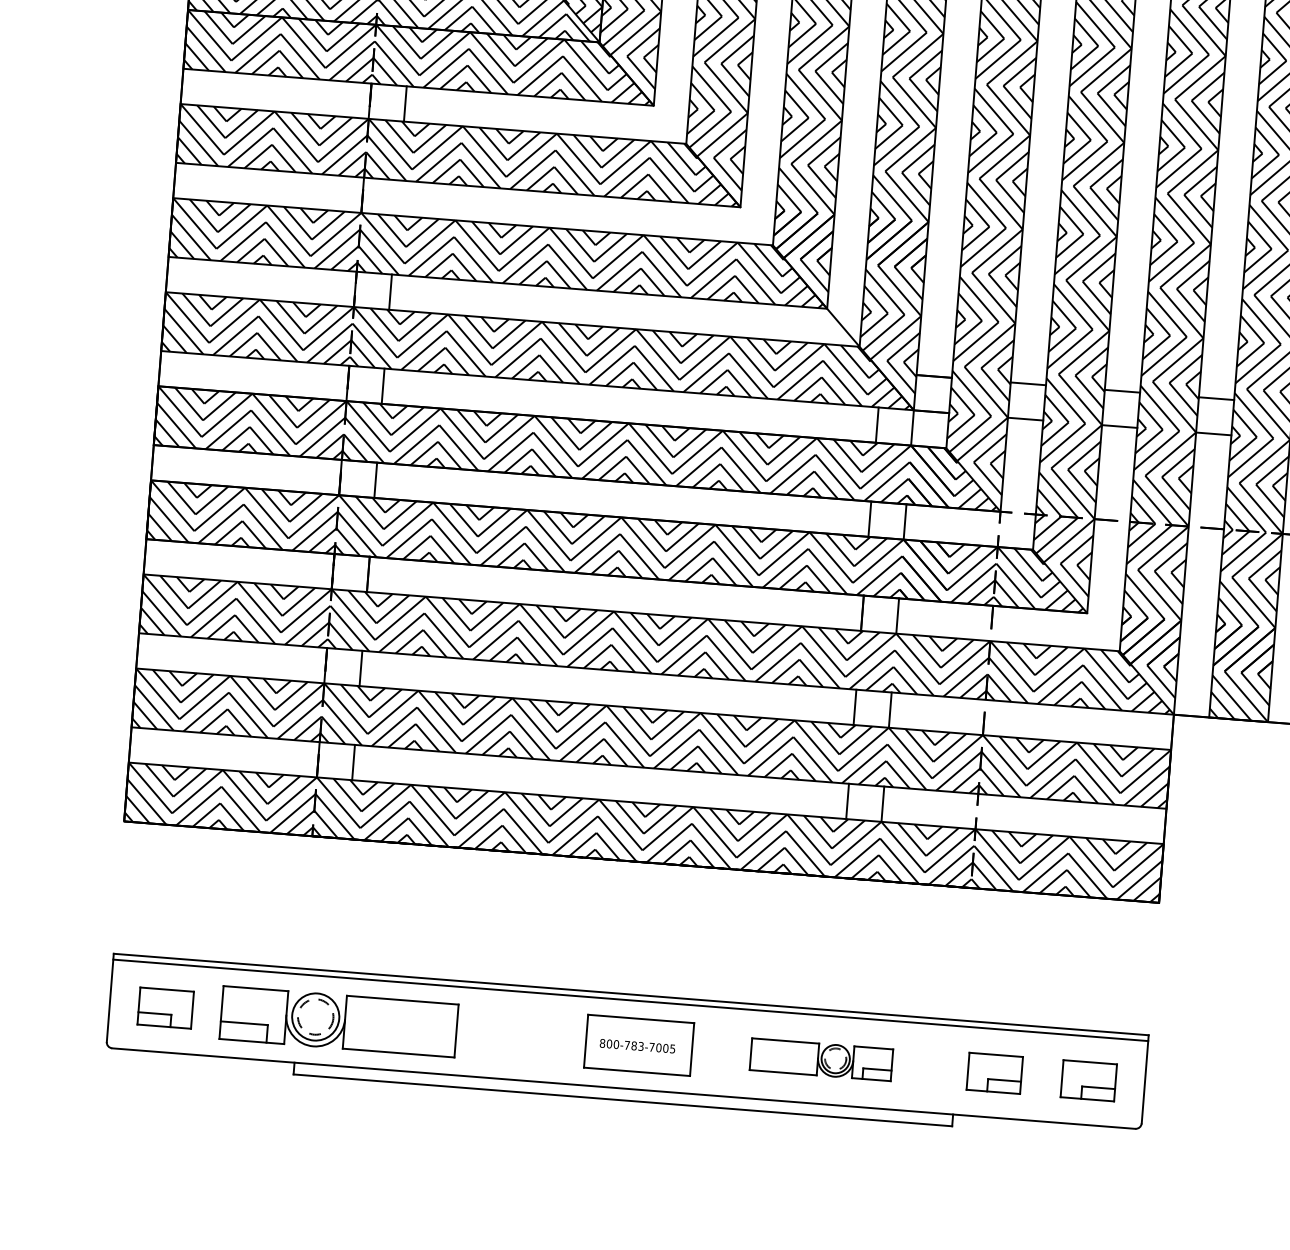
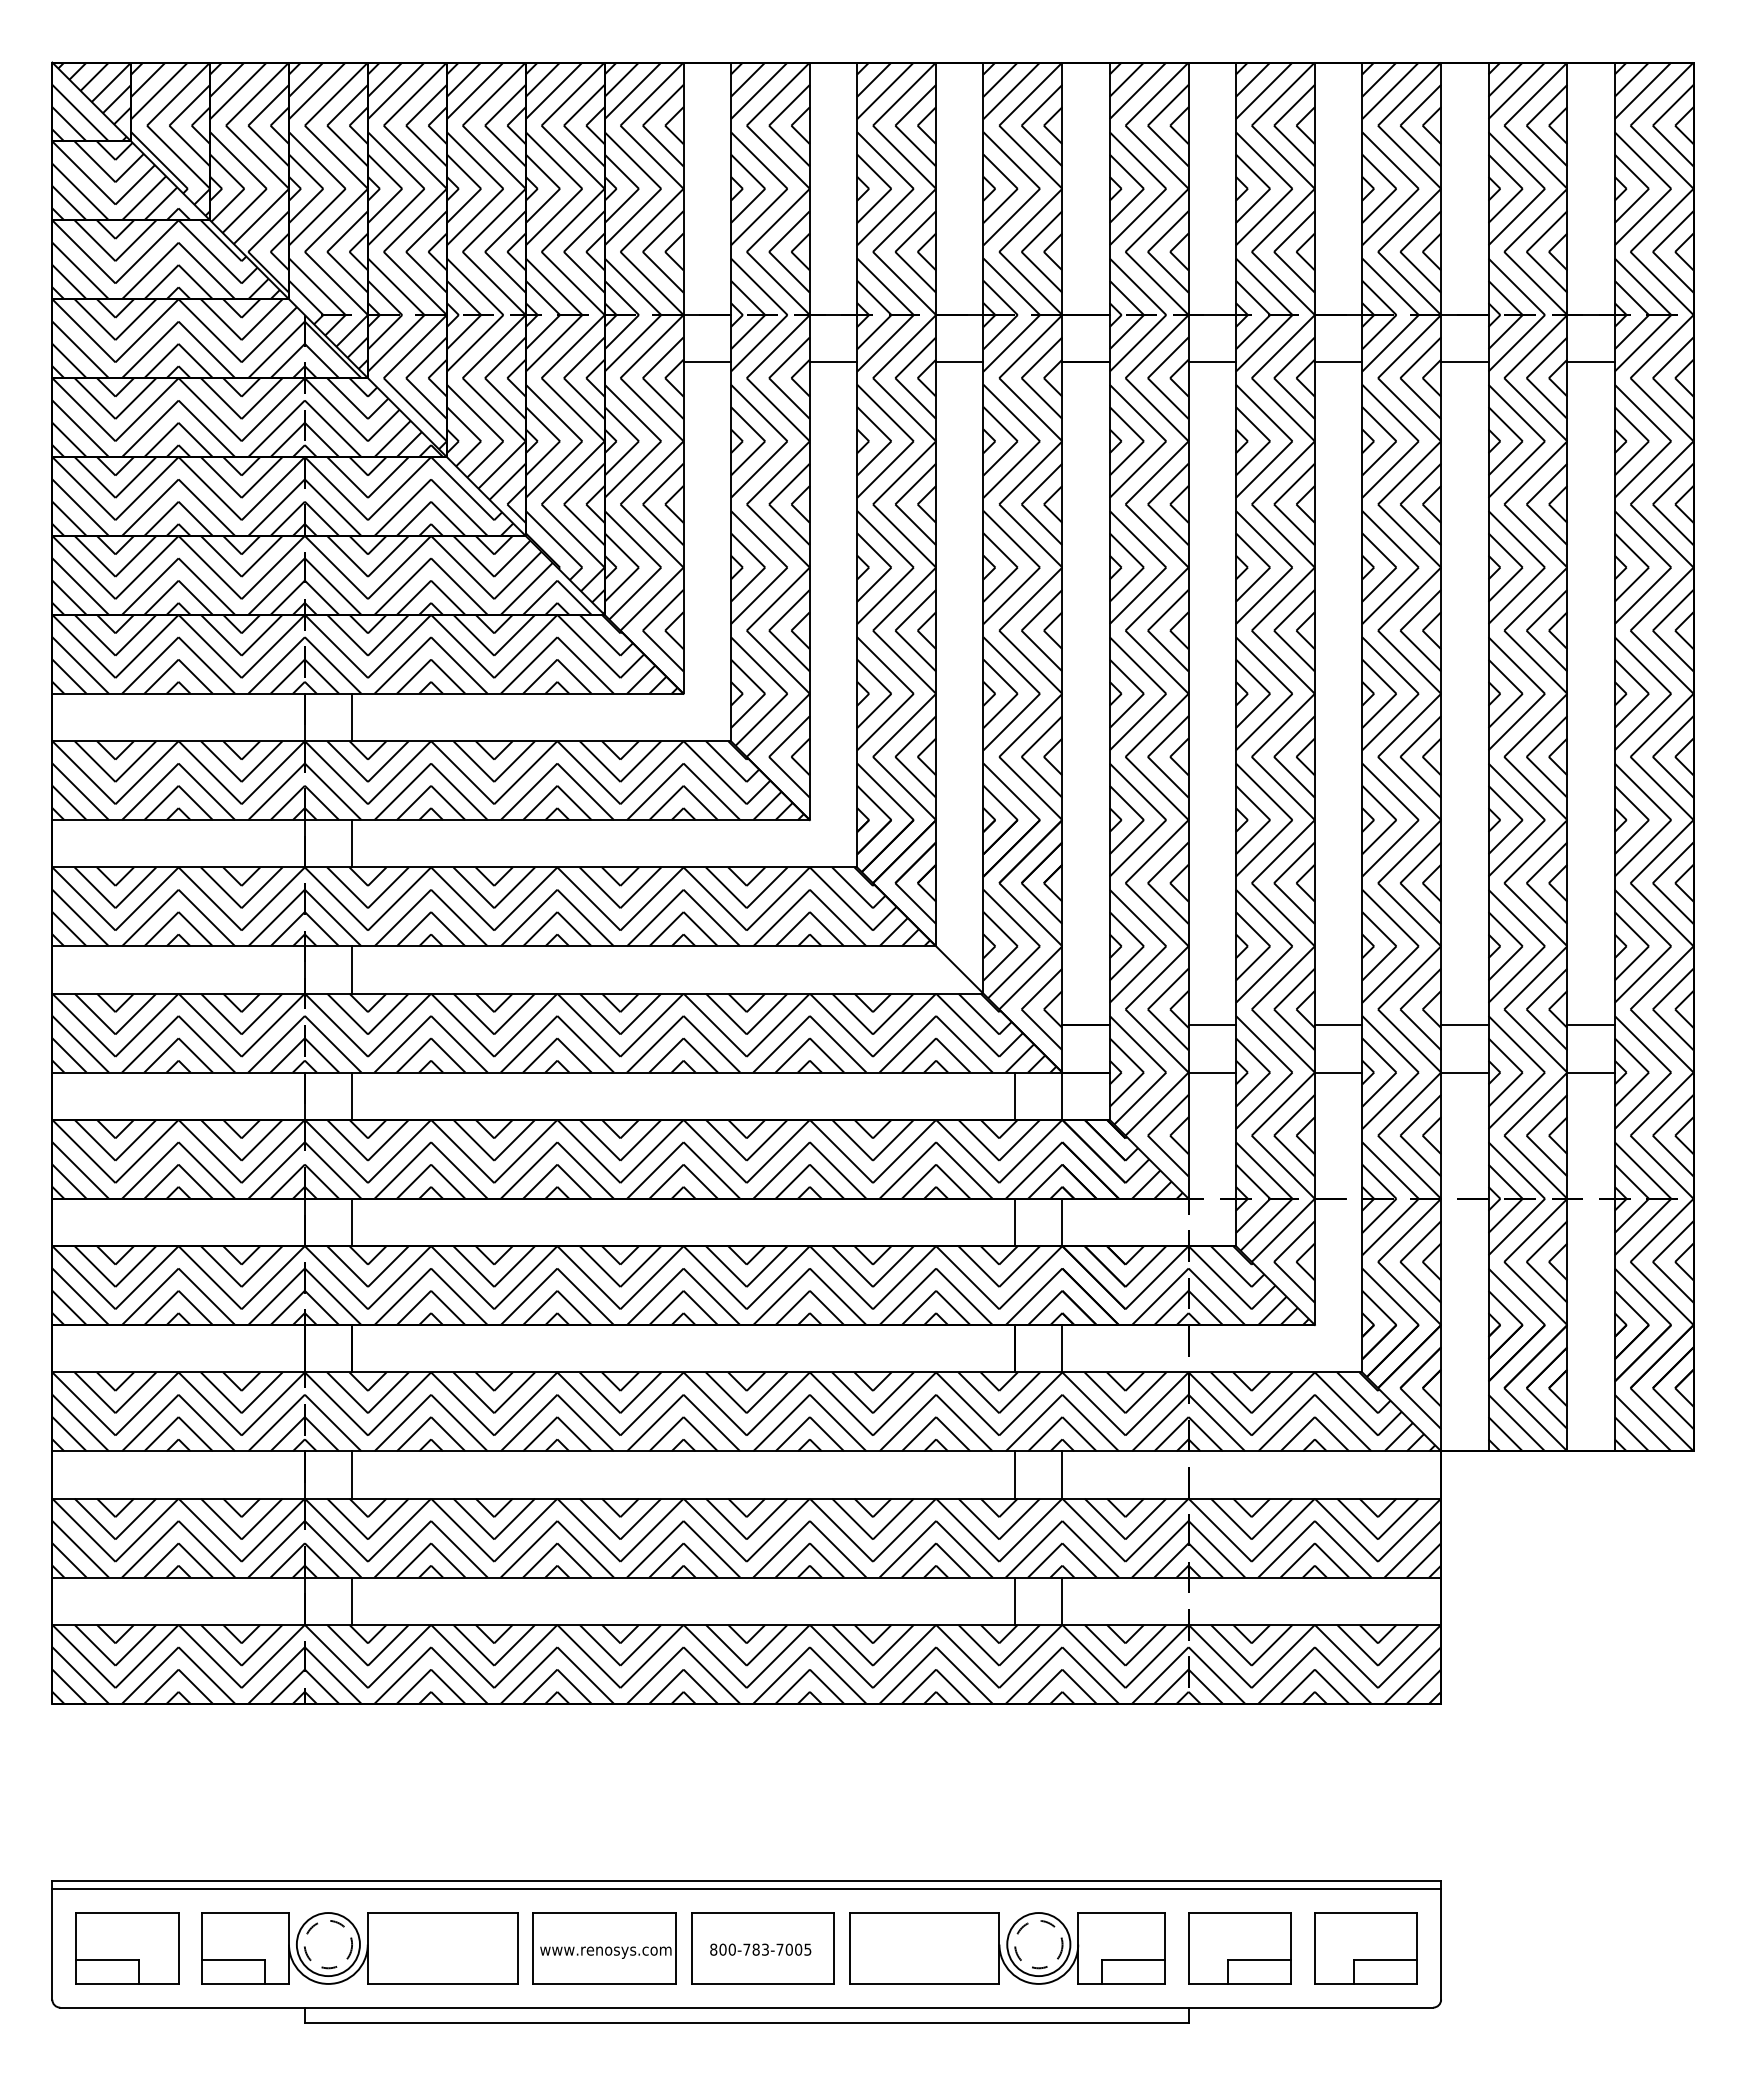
line: (398, 197) -> (352, 843), added
part: (165, 1008) -> (127, 1948), size x1.43
part: (521, 1036) -> (604, 1948), added
part: (821, 1059) -> (1007, 1948), size x1.67
part: (994, 1073) -> (1239, 1948), size x1.43
part: (1088, 1080) -> (1365, 1948), size x1.43

